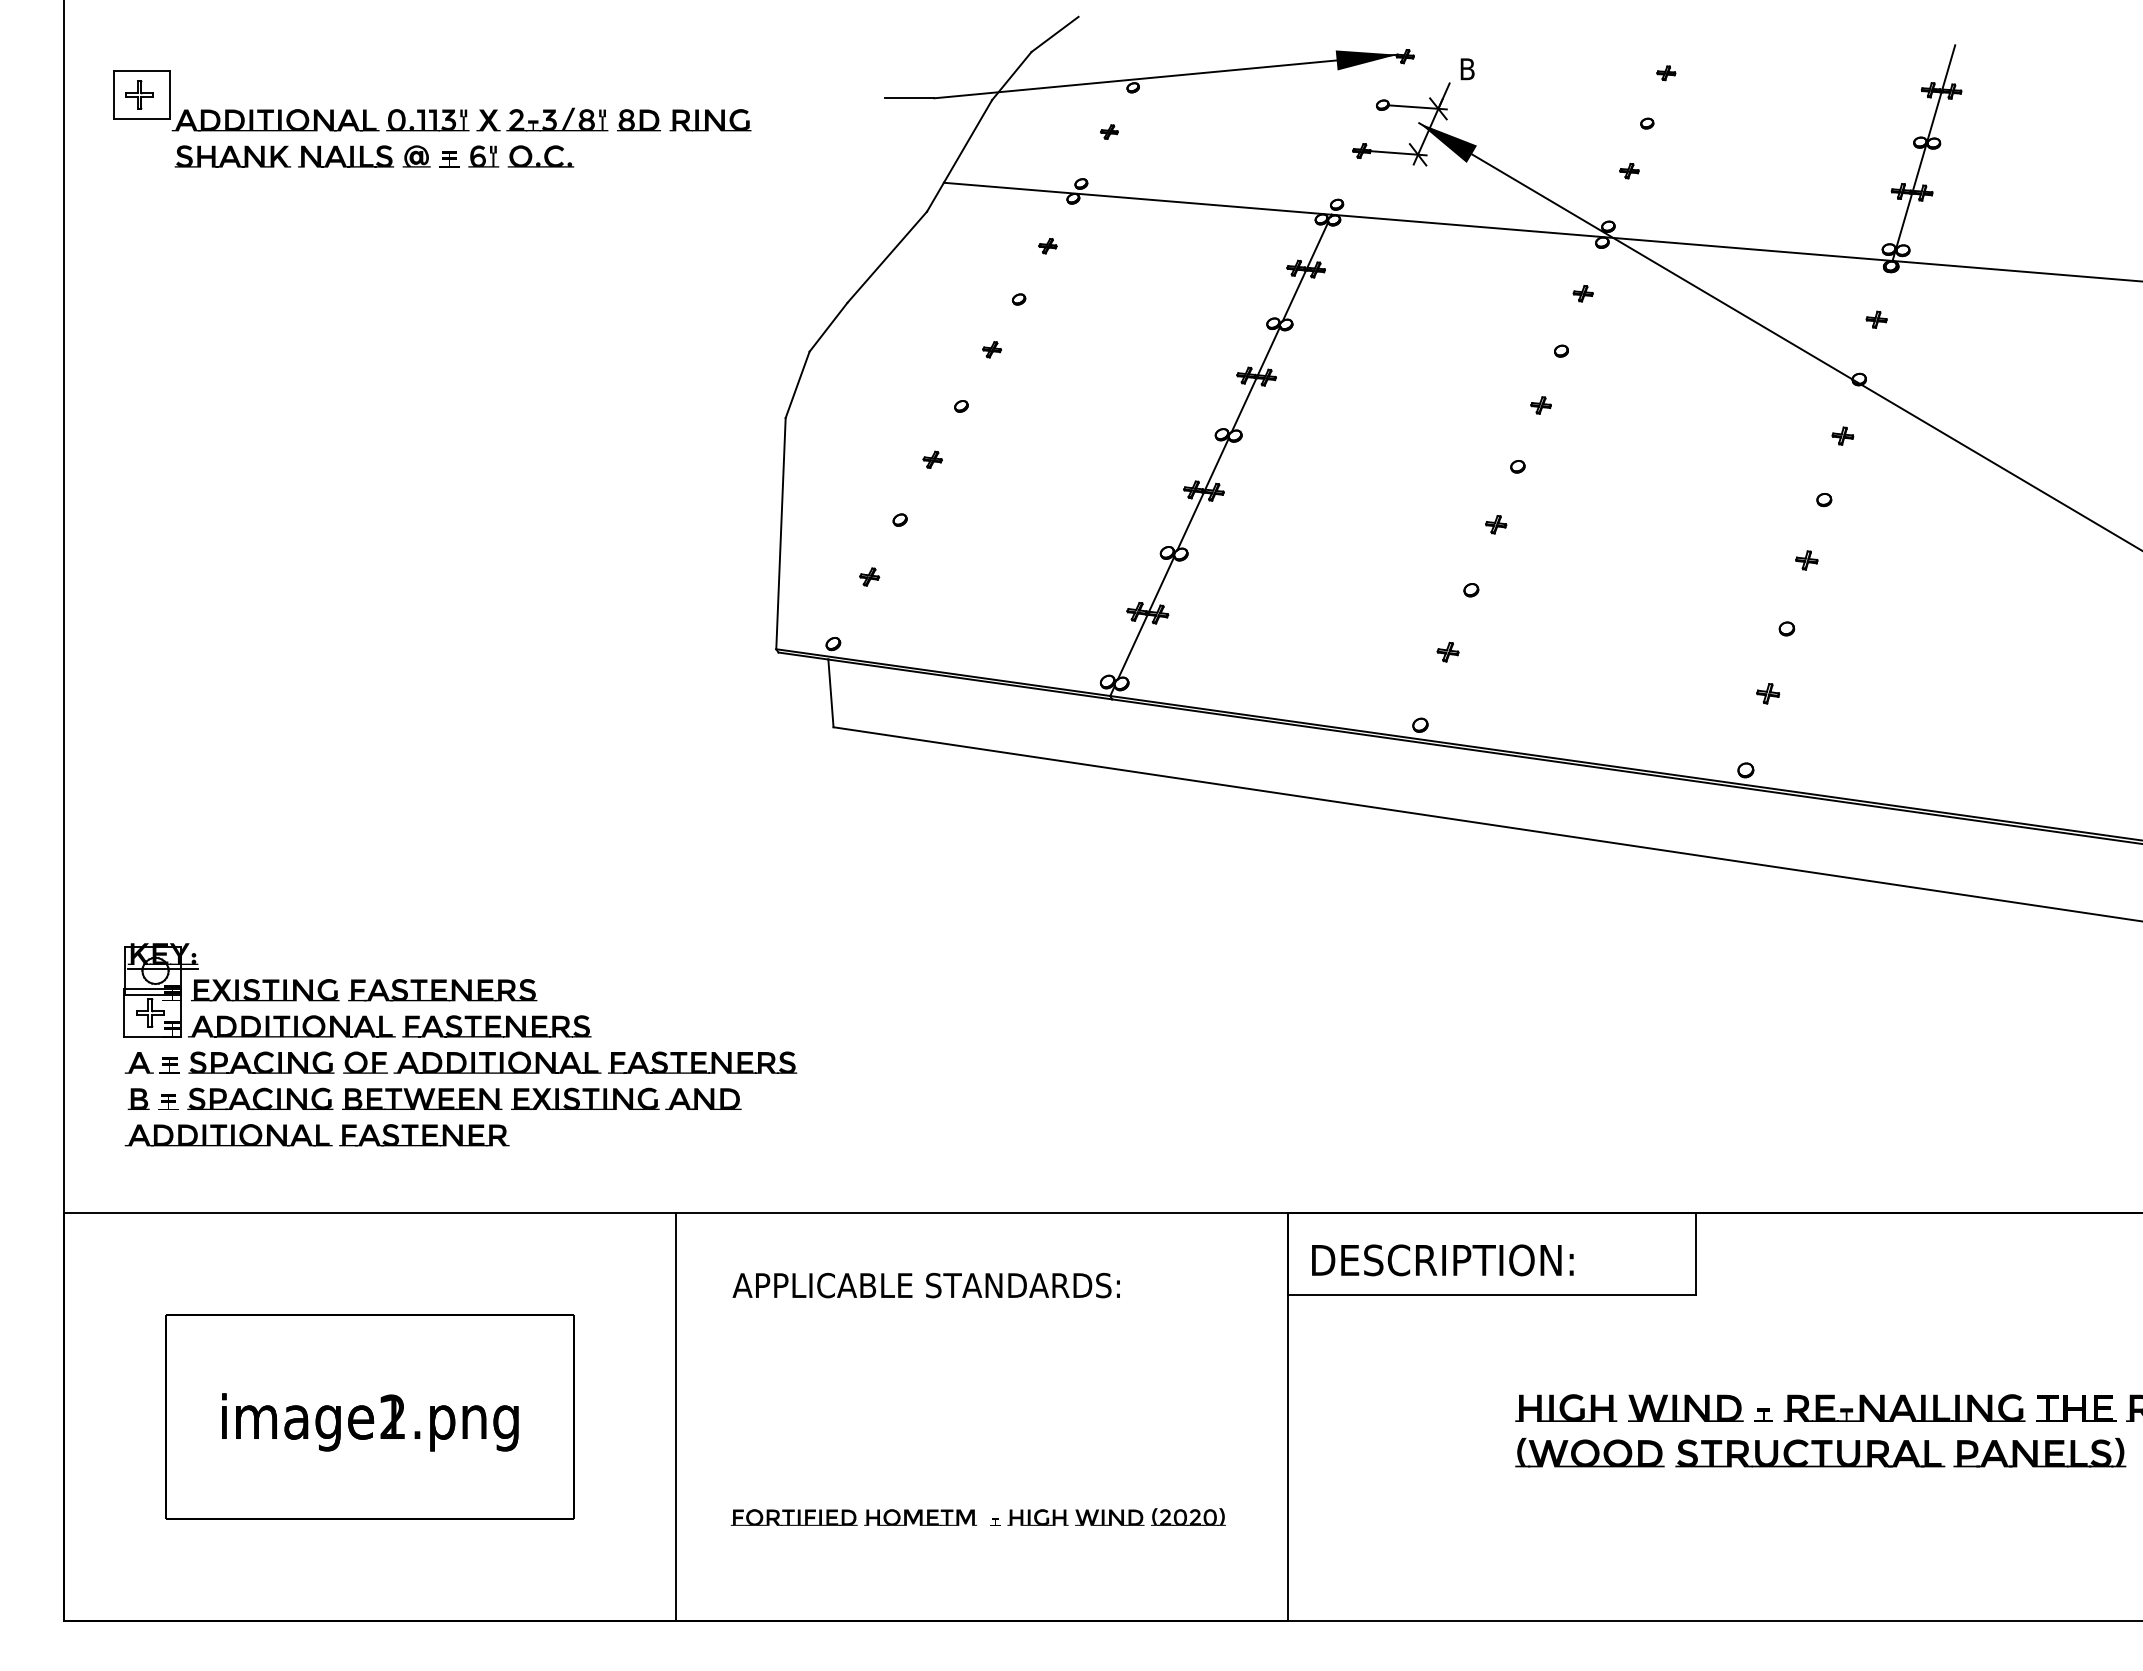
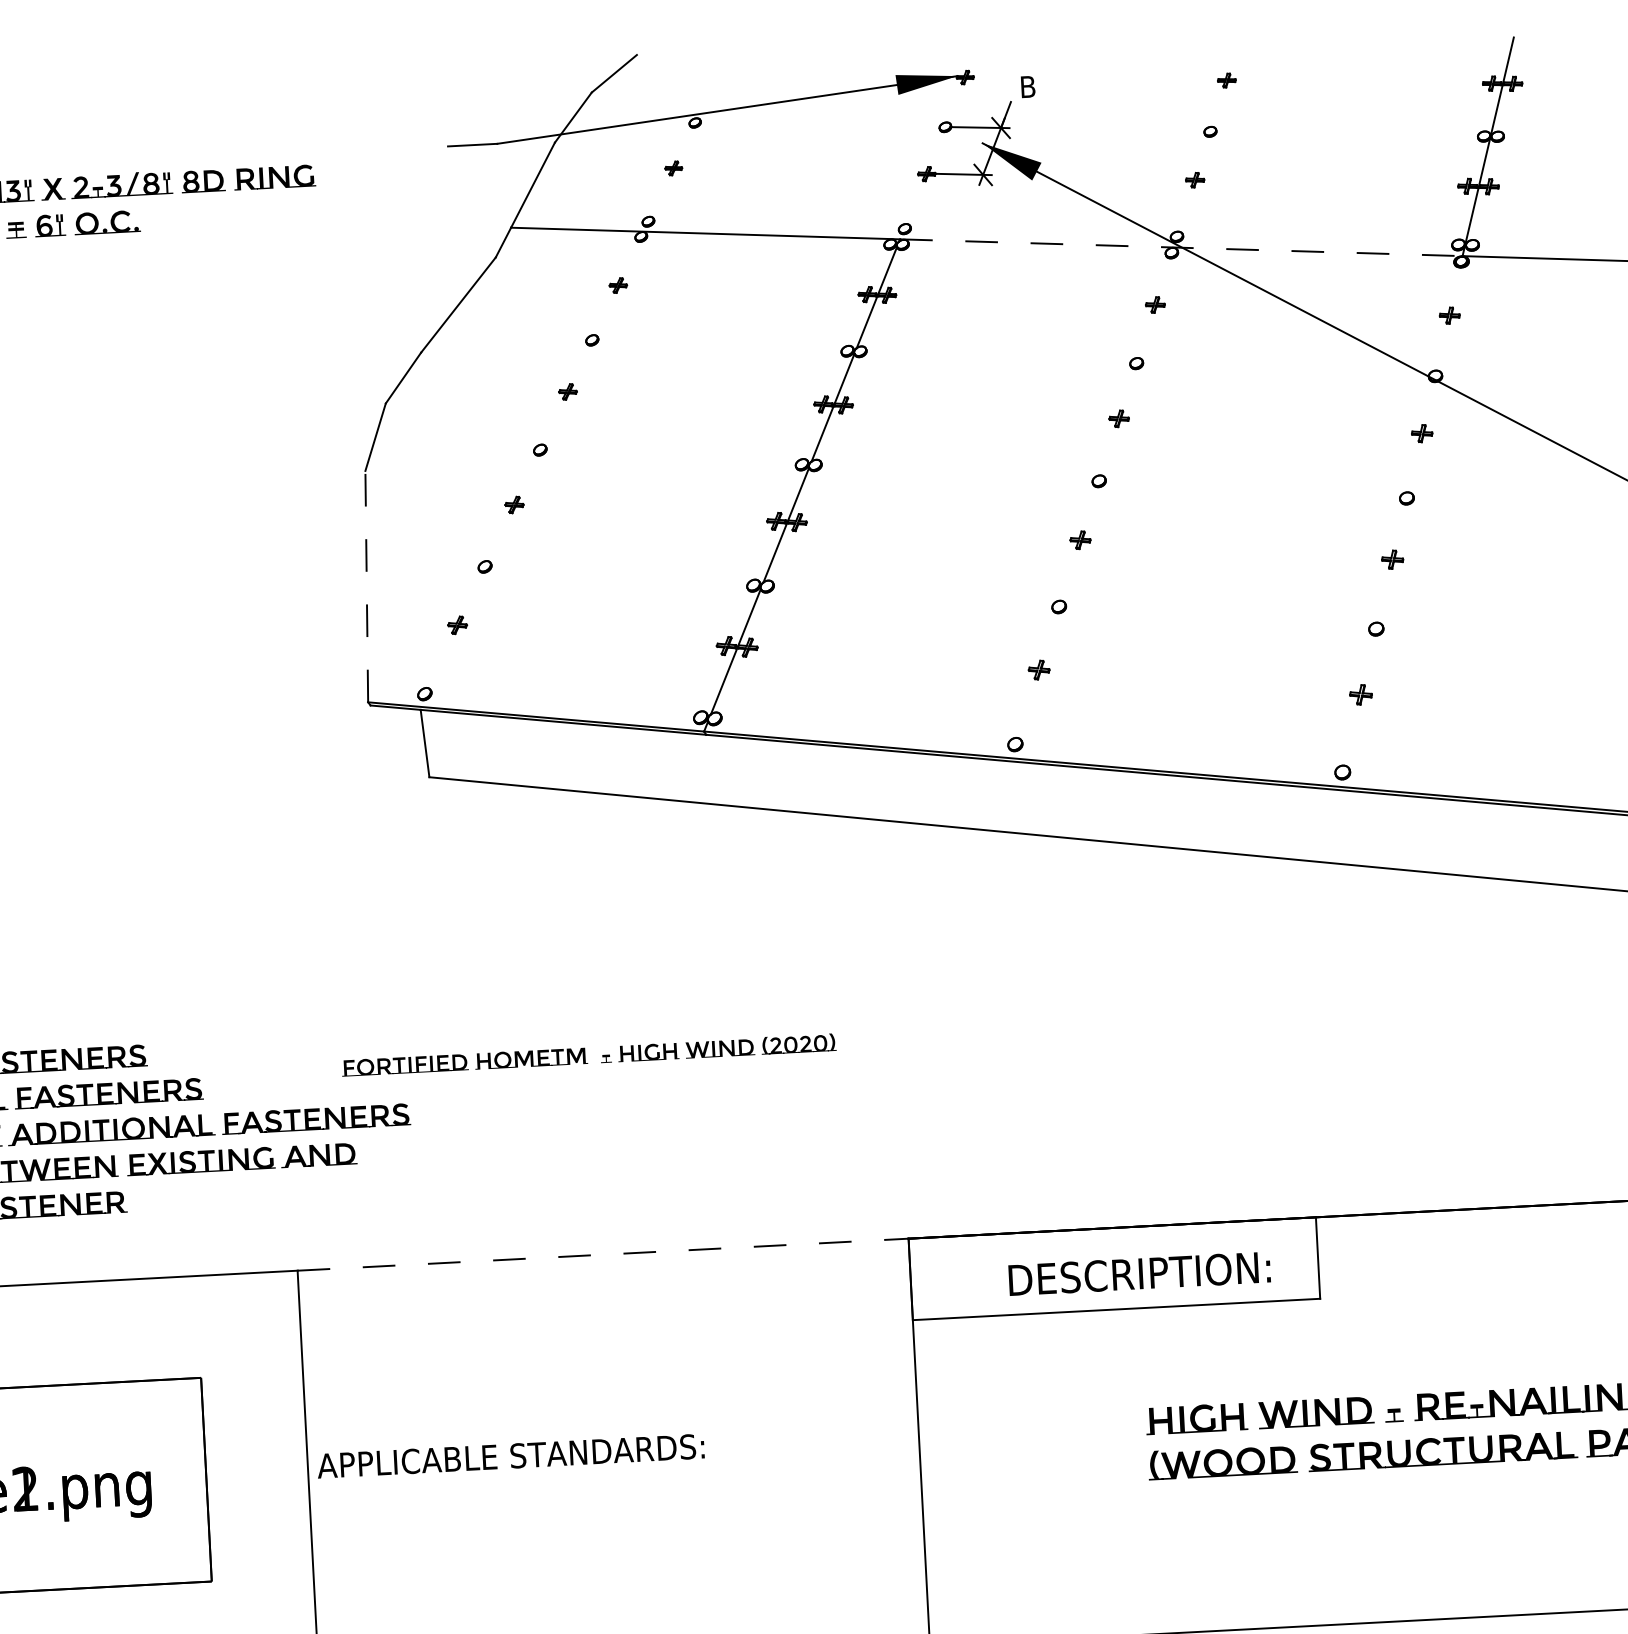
line: (1612, 237) -> (1181, 247), solid -> dashed
line: (780, 533) -> (366, 586), solid -> dashed
line: (982, 1213) -> (603, 1255), solid -> dashed
text: (1442, 1260) -> (1139, 1273), moved
text: (925, 1285) -> (510, 1456), moved
text: (977, 1516) -> (588, 1054), moved

